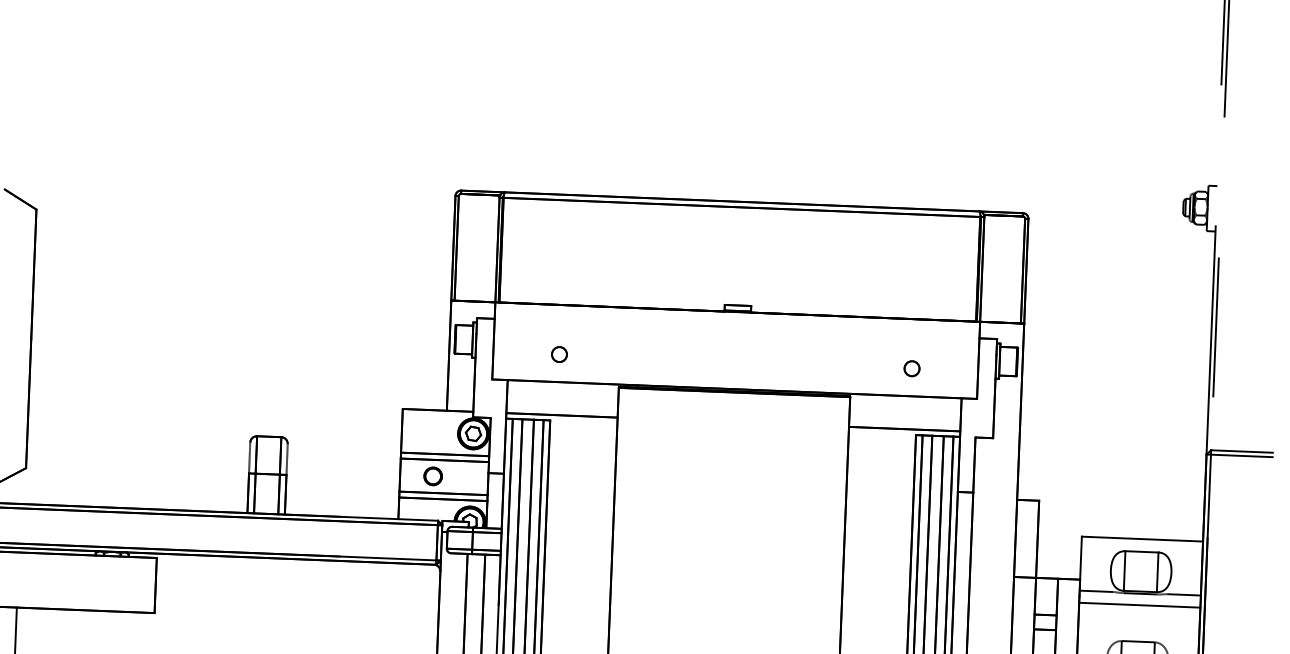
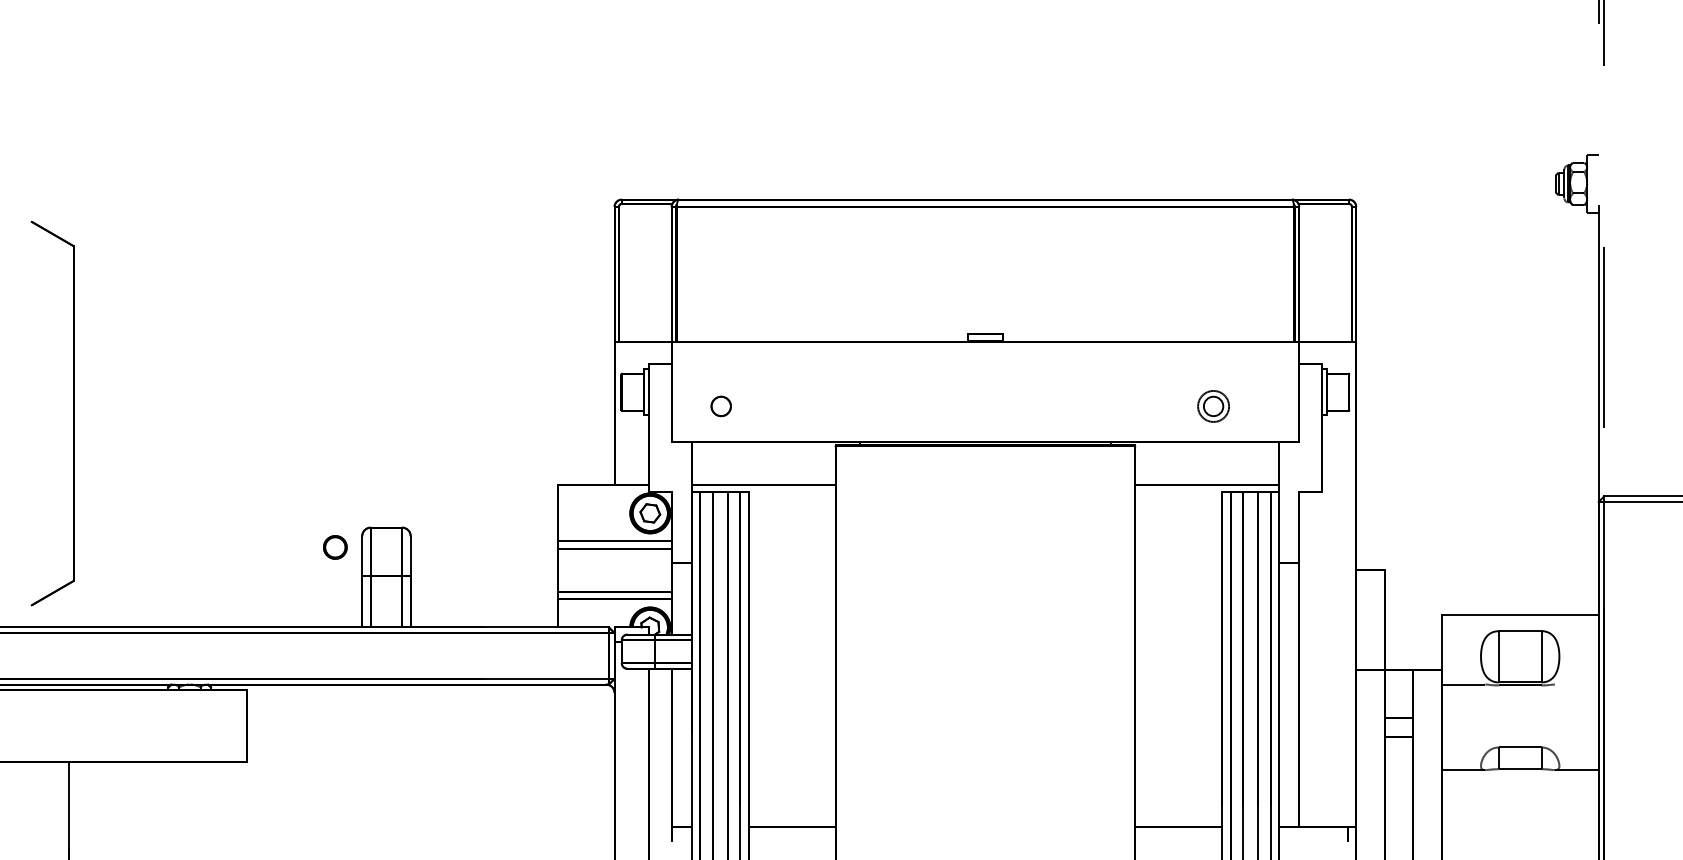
part: (558, 354) -> (720, 406), moved
circle: (911, 368) -> (1213, 406), size x1.6
circle: (433, 476) -> (335, 547), moved
line: (1183, 594) -> (1576, 684), removed
line: (1139, 605) -> (1519, 700), removed

